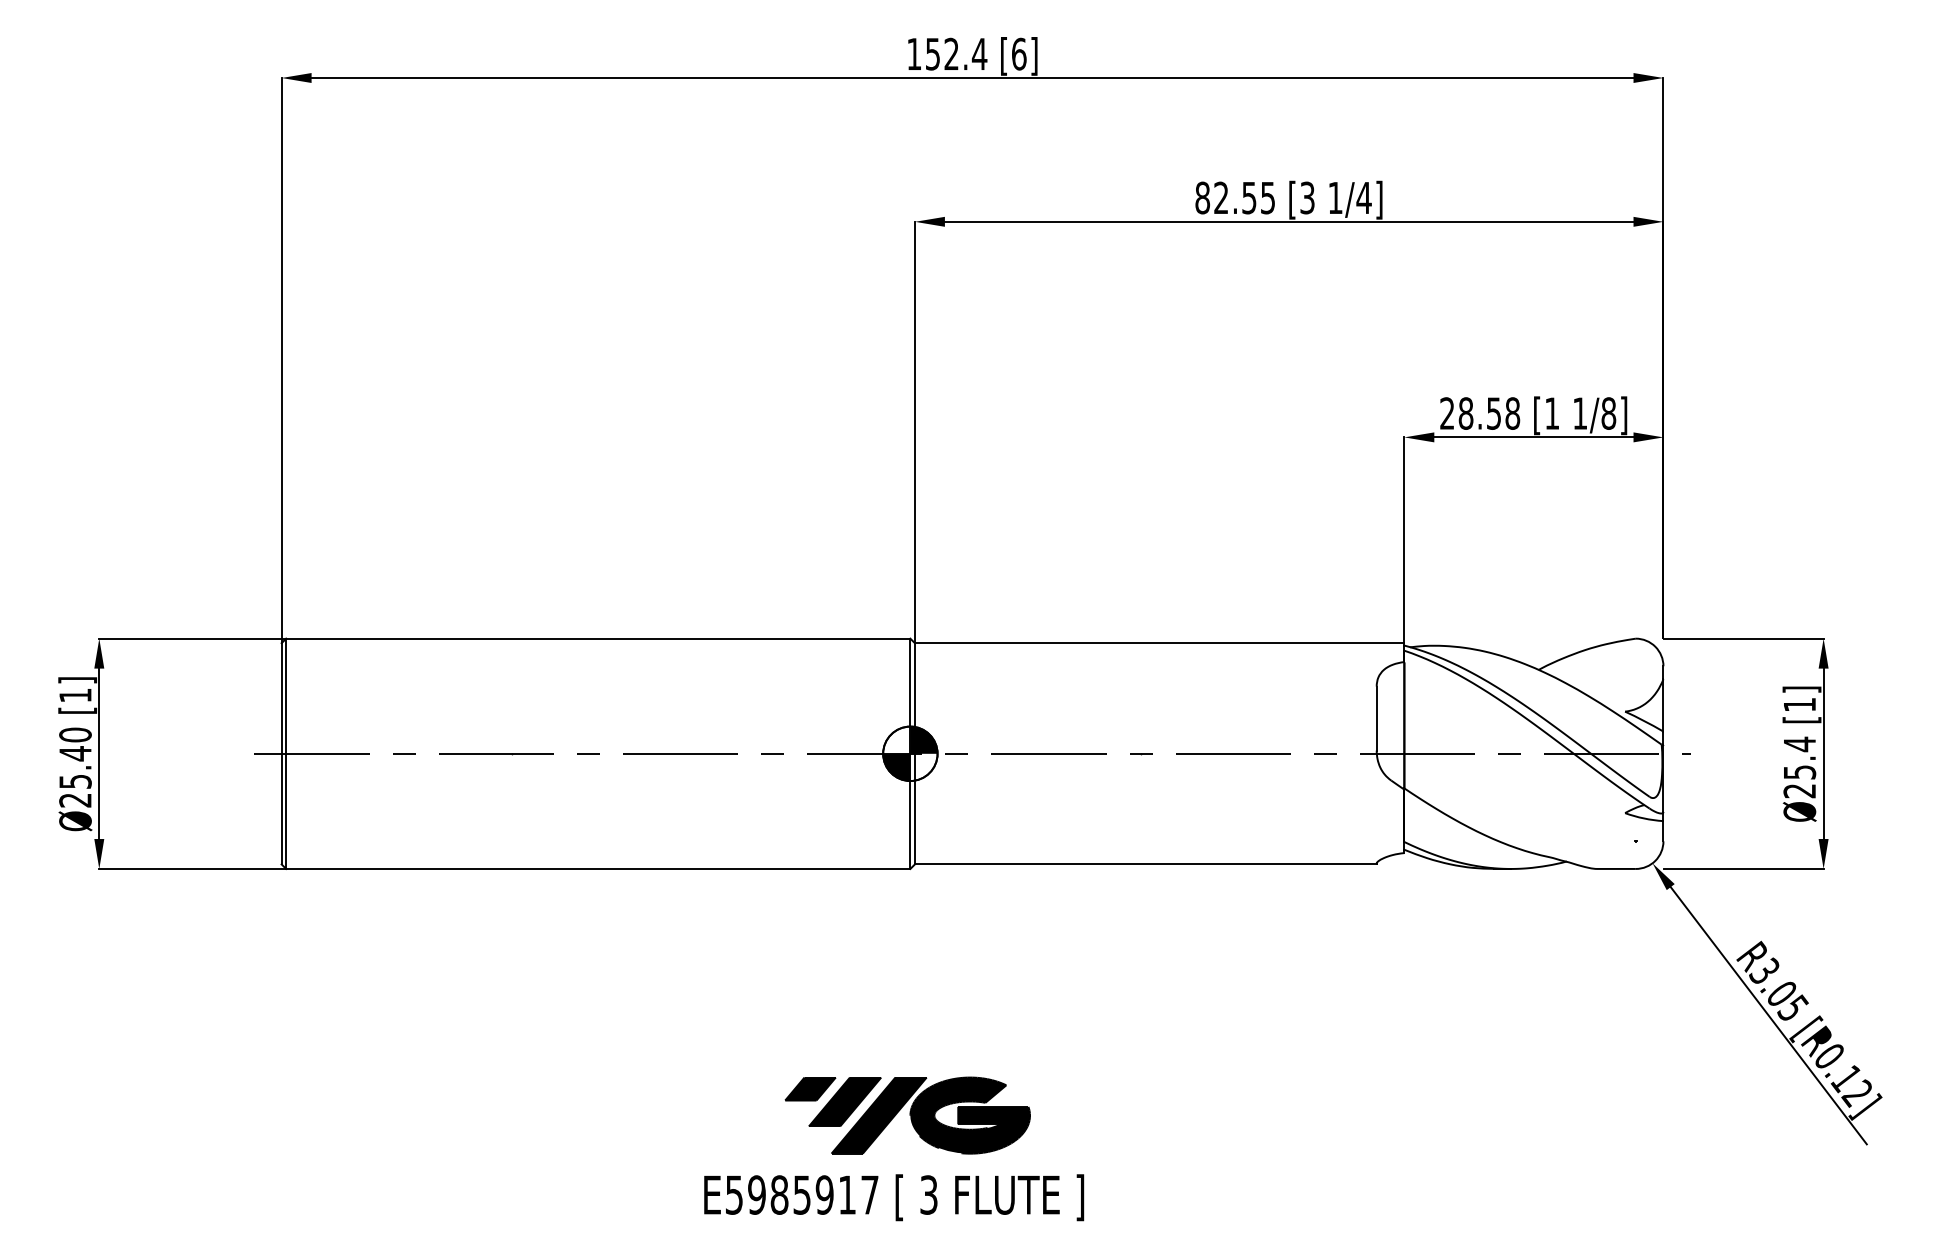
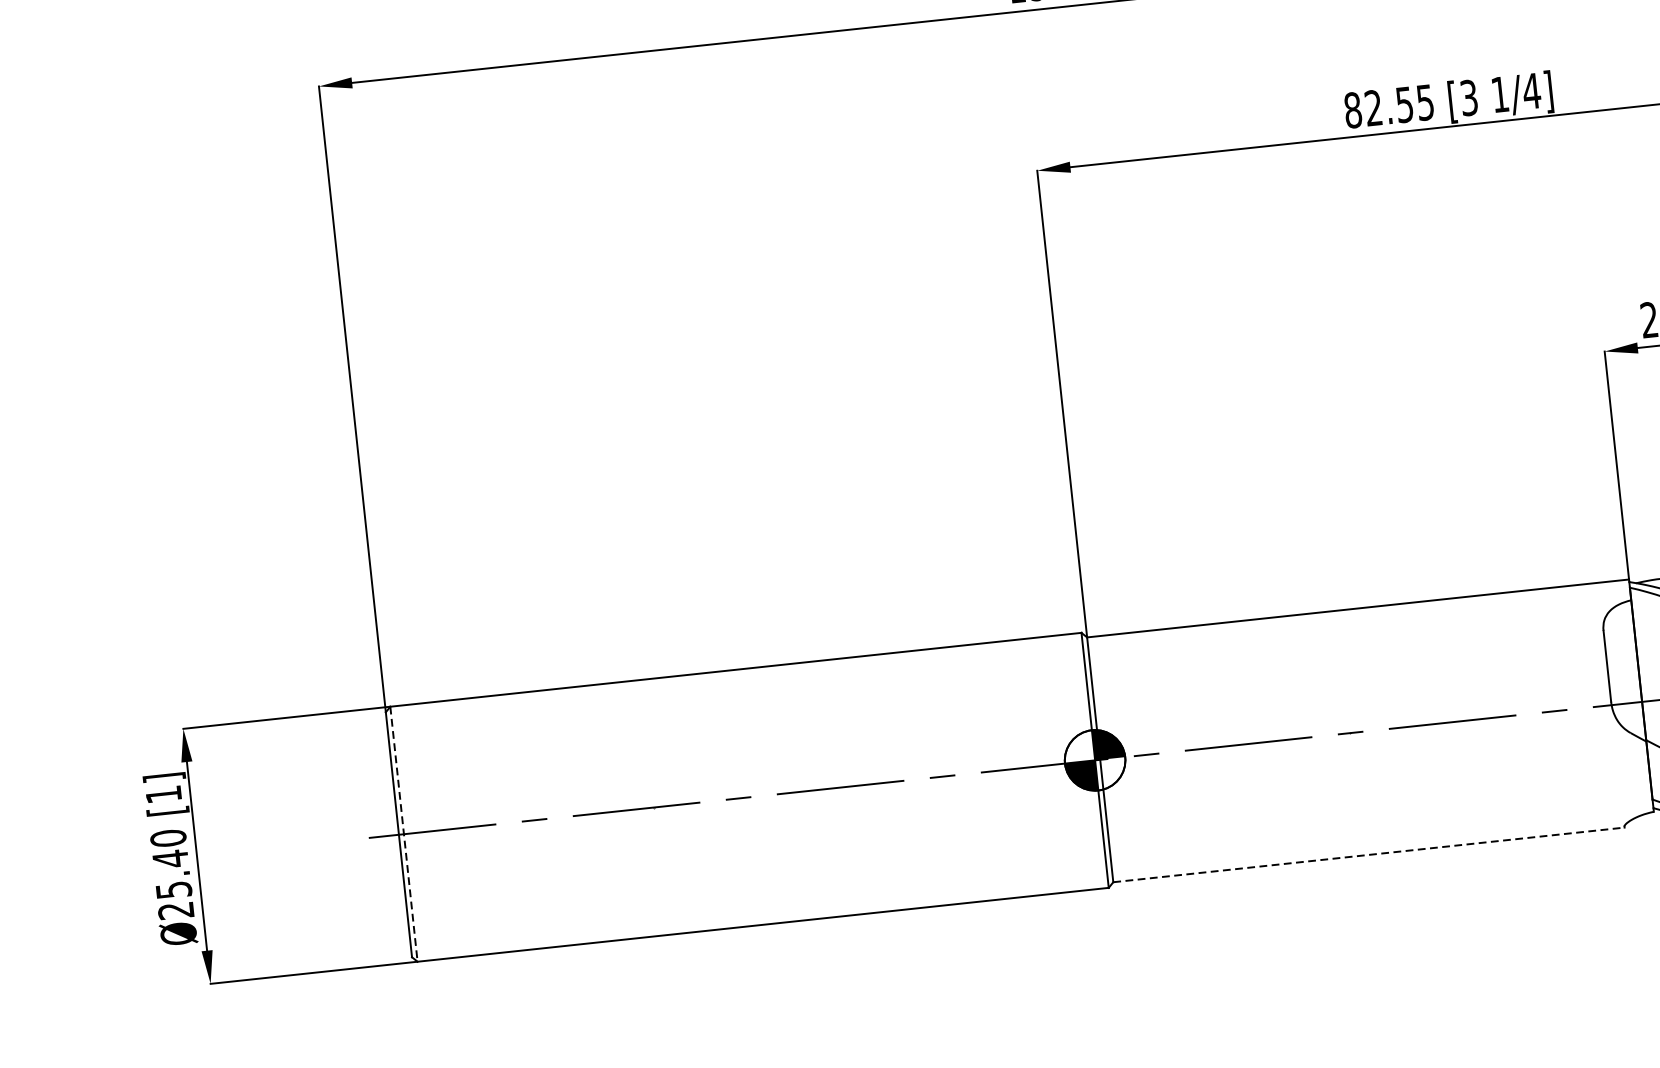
line: (286, 754) -> (404, 834), solid -> dashed
line: (1145, 864) -> (1368, 855), solid -> dashed

